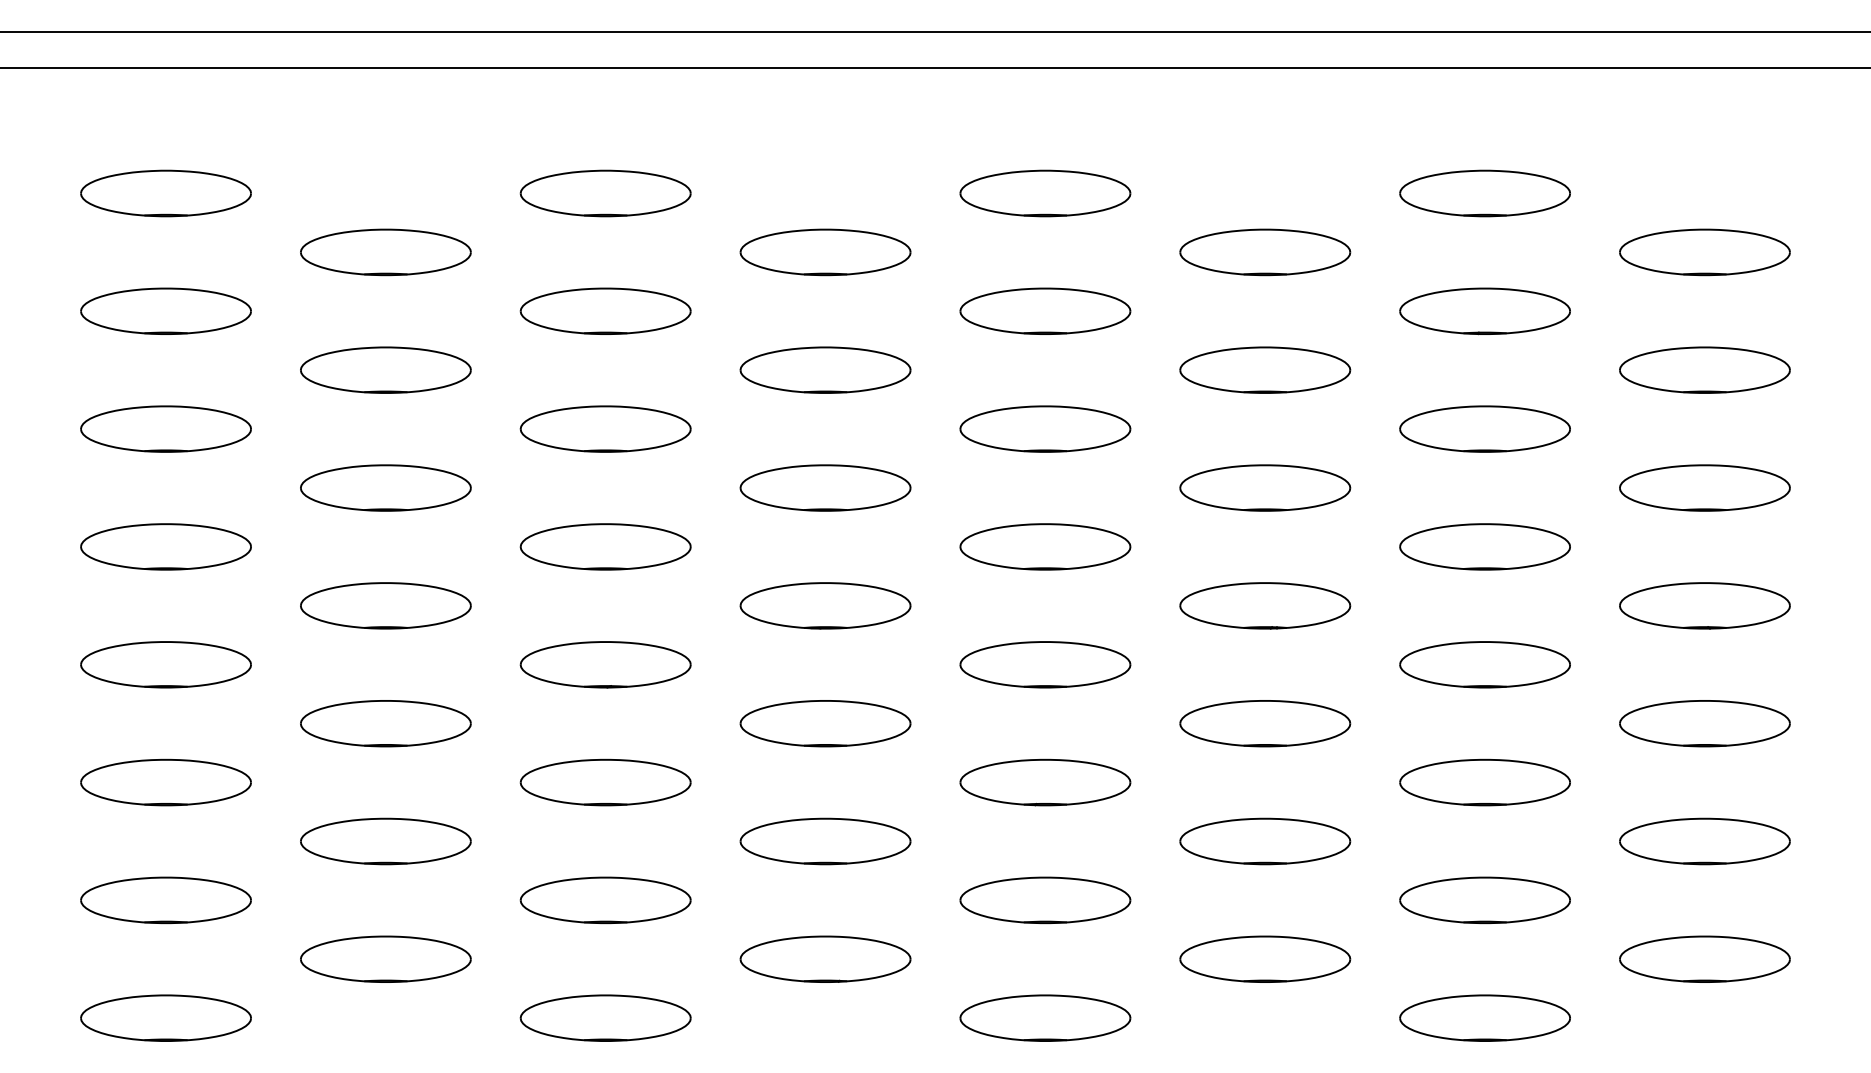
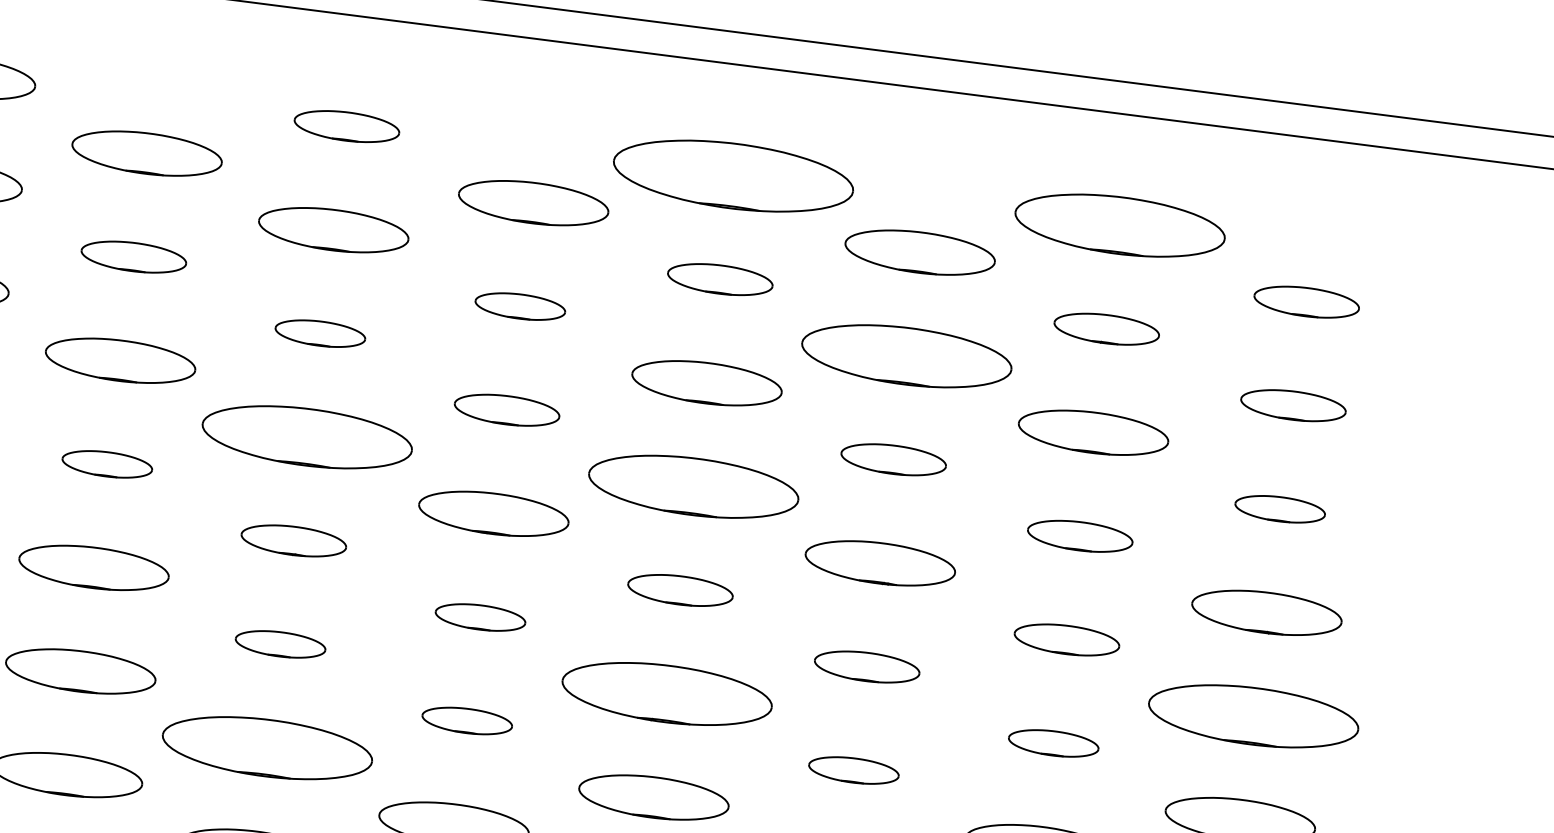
part: (605, 193) -> (346, 126), size x0.7
part: (1045, 193) -> (733, 176), size x1.6
part: (1484, 193) -> (1119, 225), size x1.4
part: (1704, 252) -> (1306, 302), size x0.7
part: (1045, 310) -> (720, 278), size x0.7
part: (1484, 311) -> (1106, 329), size x0.7
part: (385, 369) -> (133, 256), size x0.7
part: (825, 369) -> (520, 306), size x0.6
part: (1265, 369) -> (907, 355), size x1.4
part: (1704, 369) -> (1293, 405), size x0.7
part: (605, 428) -> (320, 333), size x0.6
part: (825, 487) -> (507, 409), size x0.7
part: (1265, 487) -> (893, 459), size x0.7
part: (1704, 487) -> (1279, 508), size x0.6
part: (605, 546) -> (307, 436), size x1.4
part: (1045, 546) -> (693, 486), size x1.4
part: (1484, 546) -> (1079, 535), size x0.7
part: (385, 605) -> (107, 463), size x0.6
part: (605, 664) -> (293, 540), size x0.7
part: (1045, 664) -> (680, 590), size x0.7
part: (1484, 664) -> (1066, 639), size x0.7
part: (825, 723) -> (480, 617), size x0.6
part: (1265, 723) -> (867, 666), size x0.7
part: (1704, 723) -> (1253, 716), size x1.4
part: (605, 782) -> (280, 644), size x0.6
part: (1045, 782) -> (667, 693), size x1.4
part: (1484, 782) -> (1053, 743), size x0.6
part: (825, 841) -> (467, 721), size x0.6
part: (1265, 841) -> (854, 770), size x0.6
part: (605, 899) -> (267, 747), size x1.4

